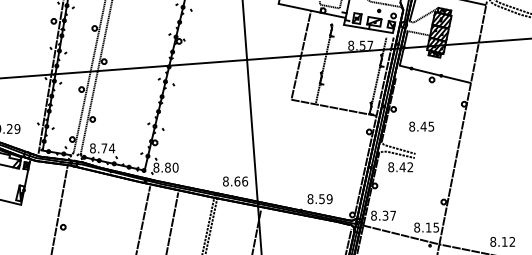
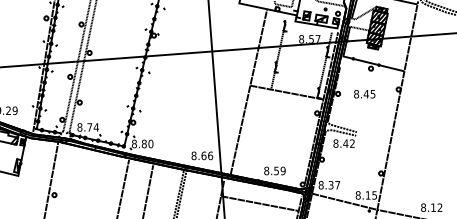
text: (421, 126) -> (364, 94), moved
line: (279, 151) -> (240, 130), added
line: (302, 236) -> (259, 203), added

